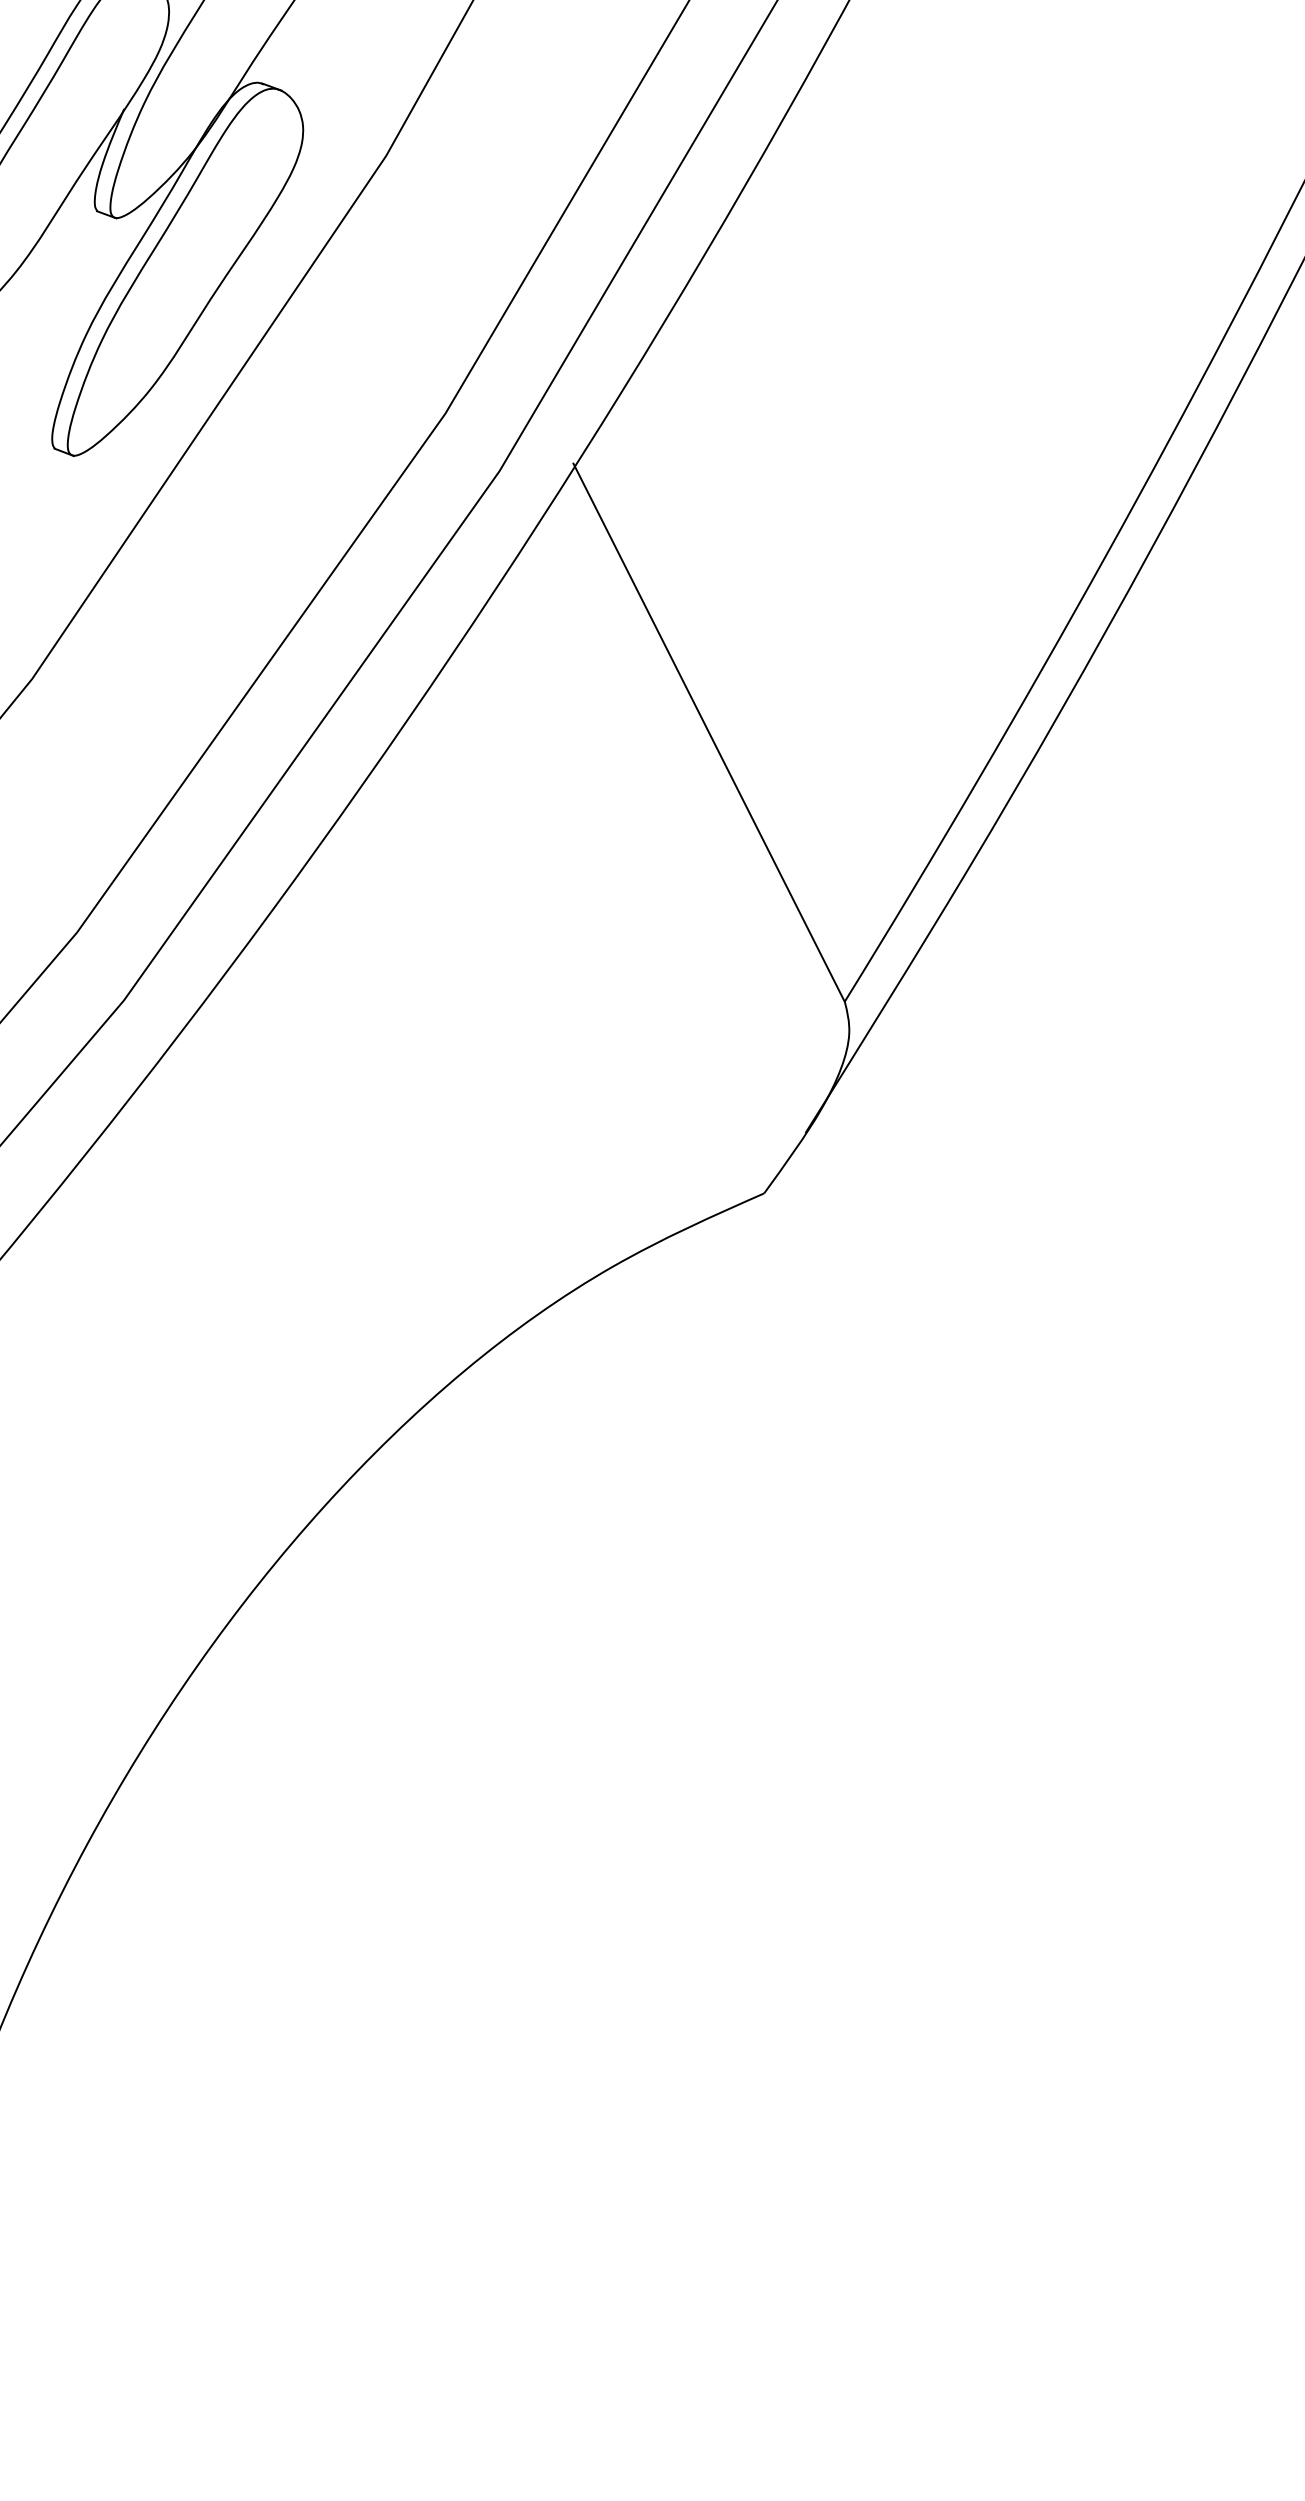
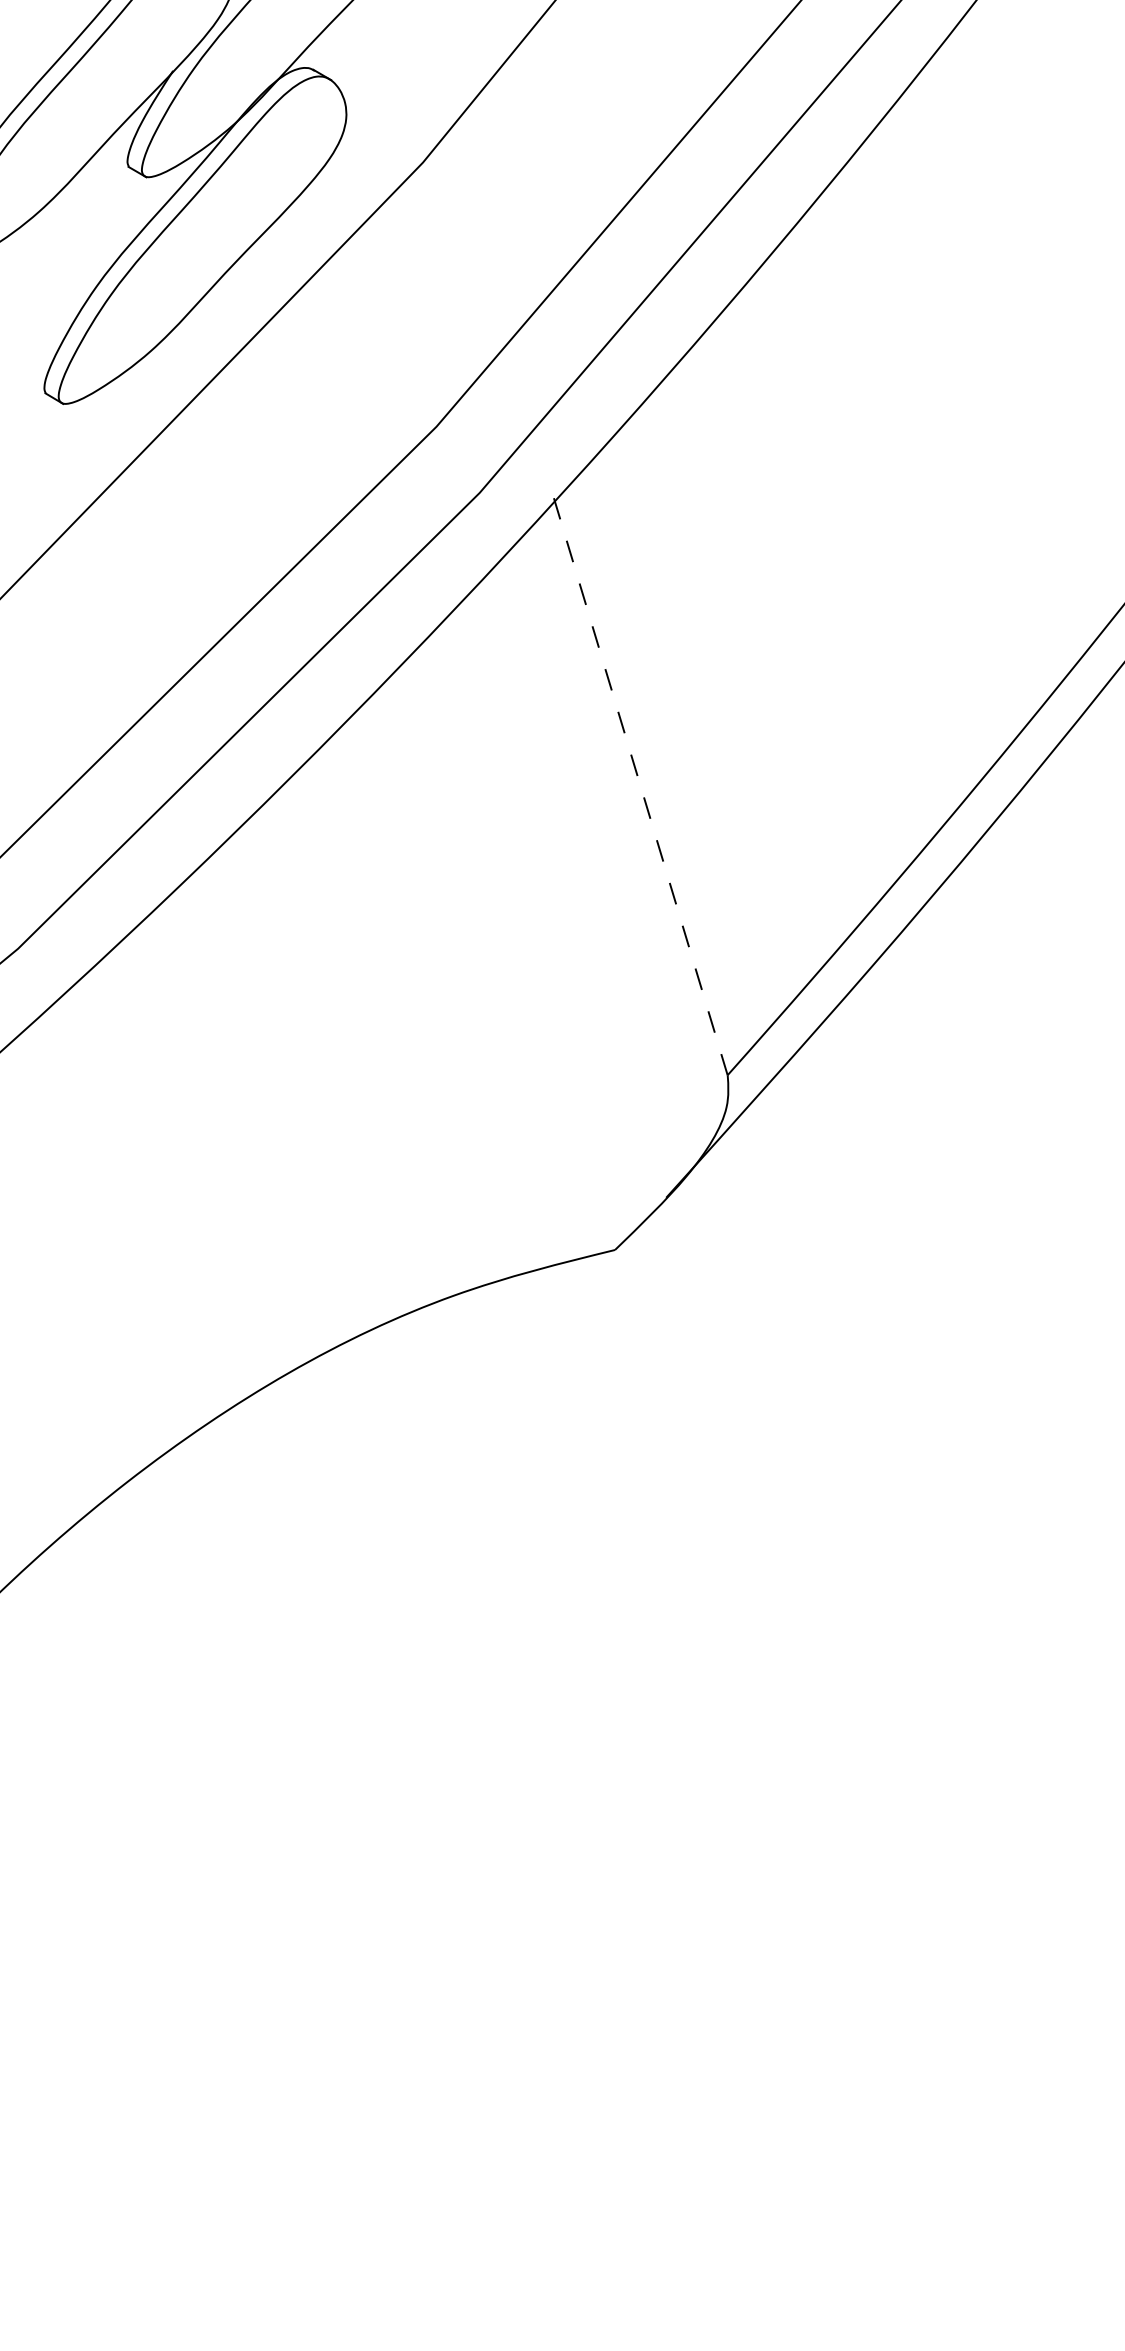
line: (708, 732) -> (640, 786), solid -> dashed

